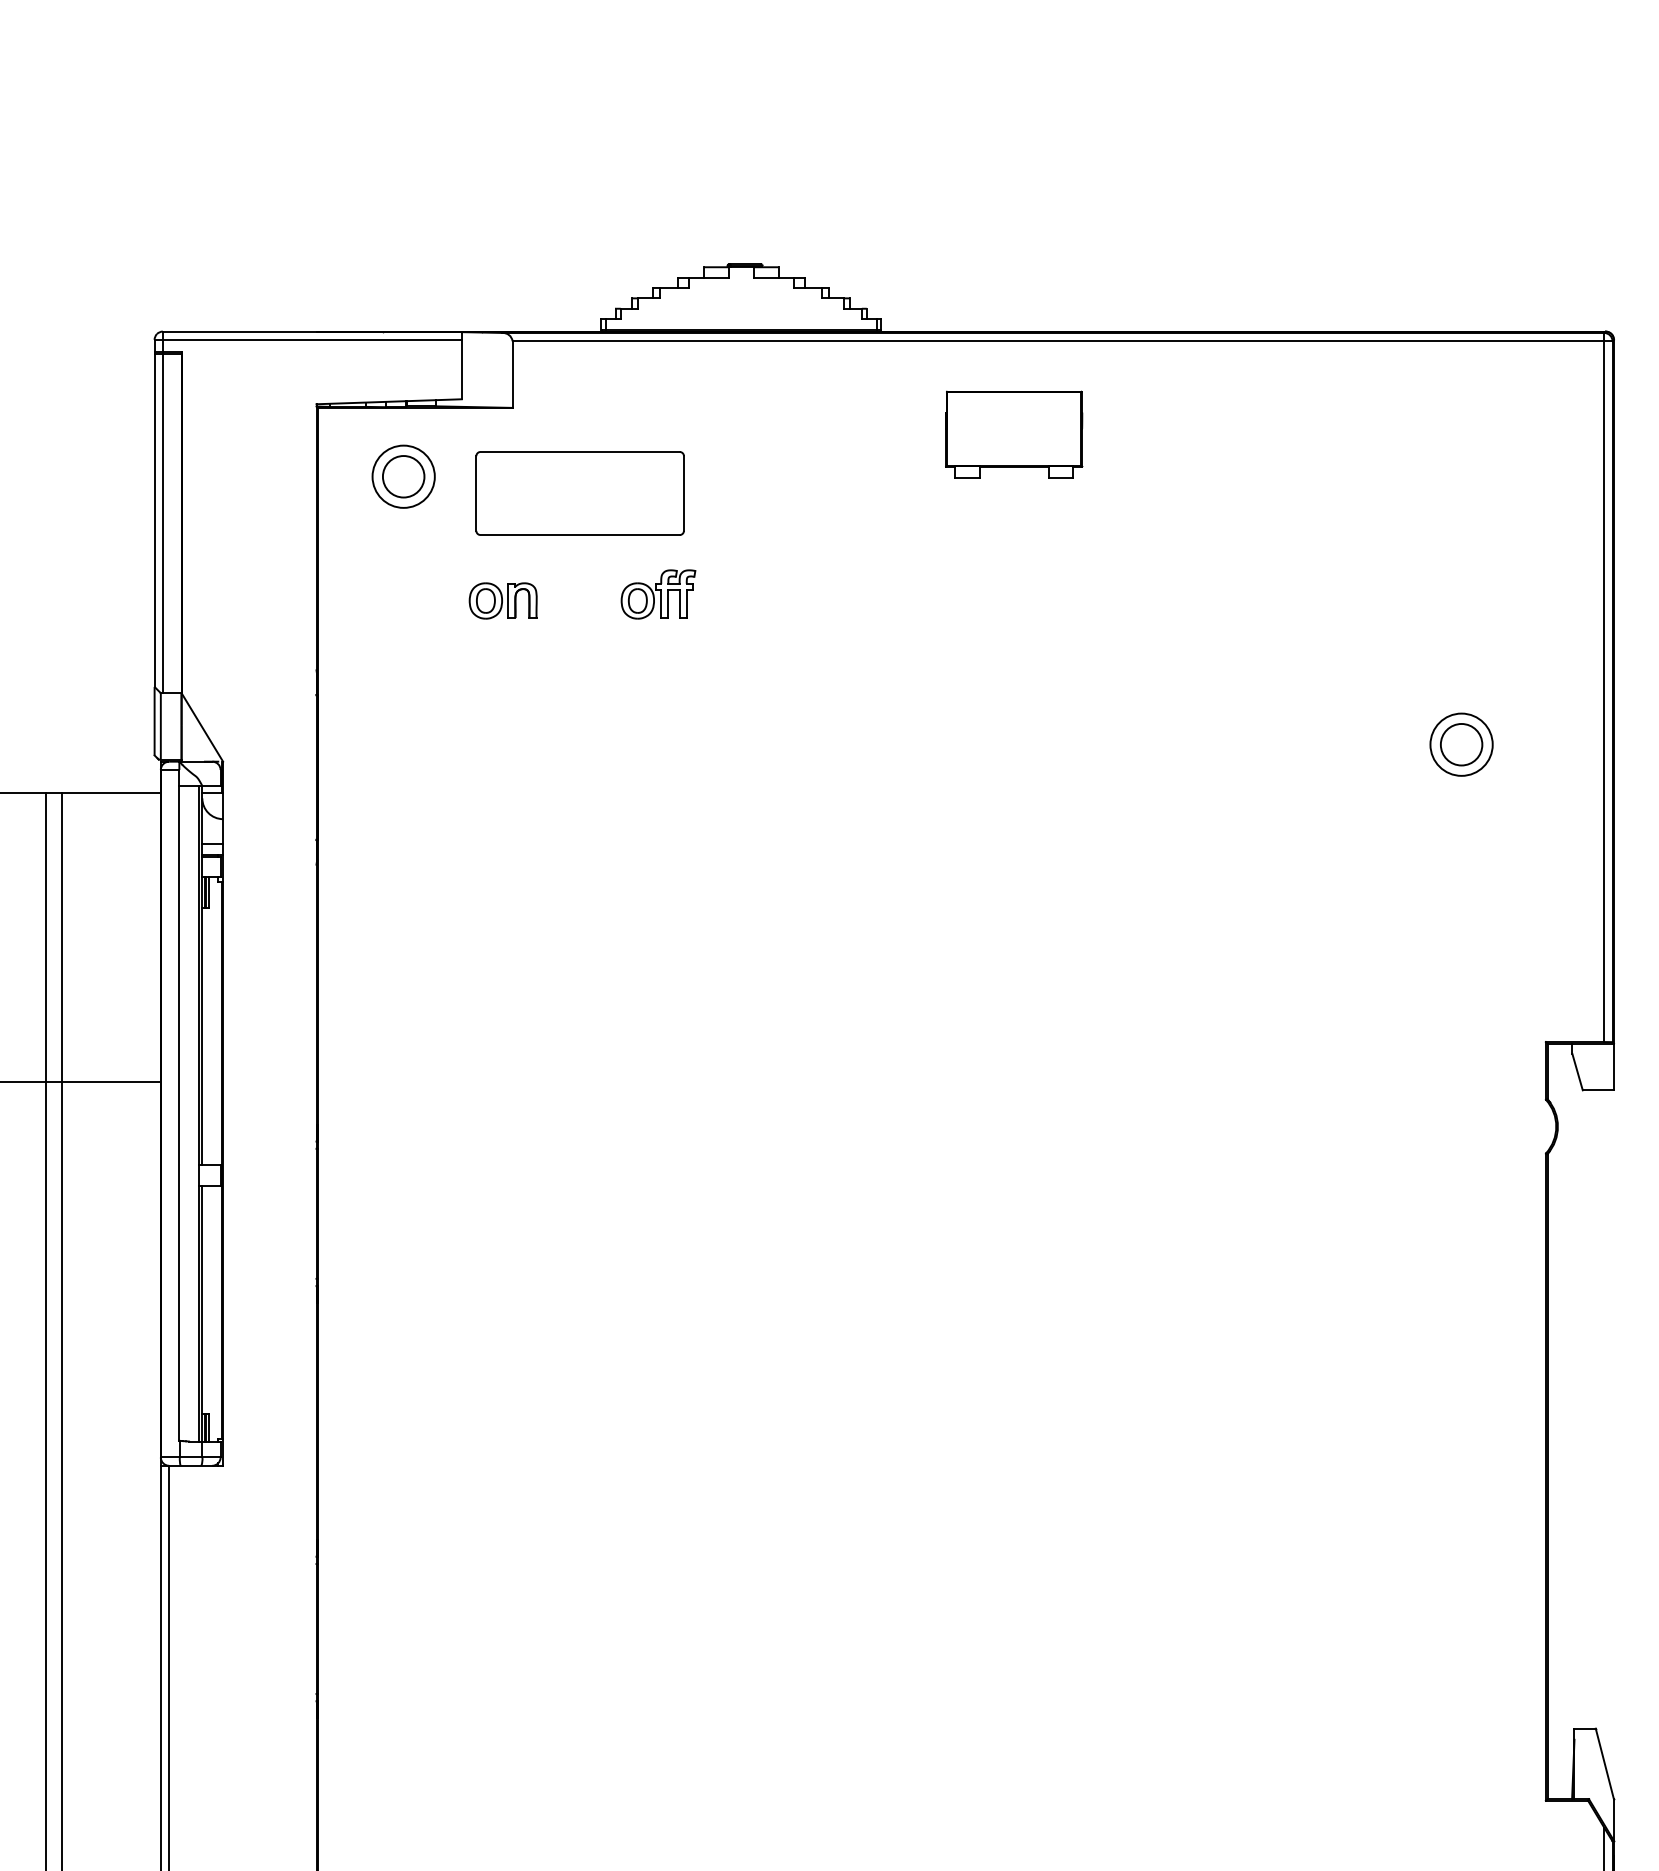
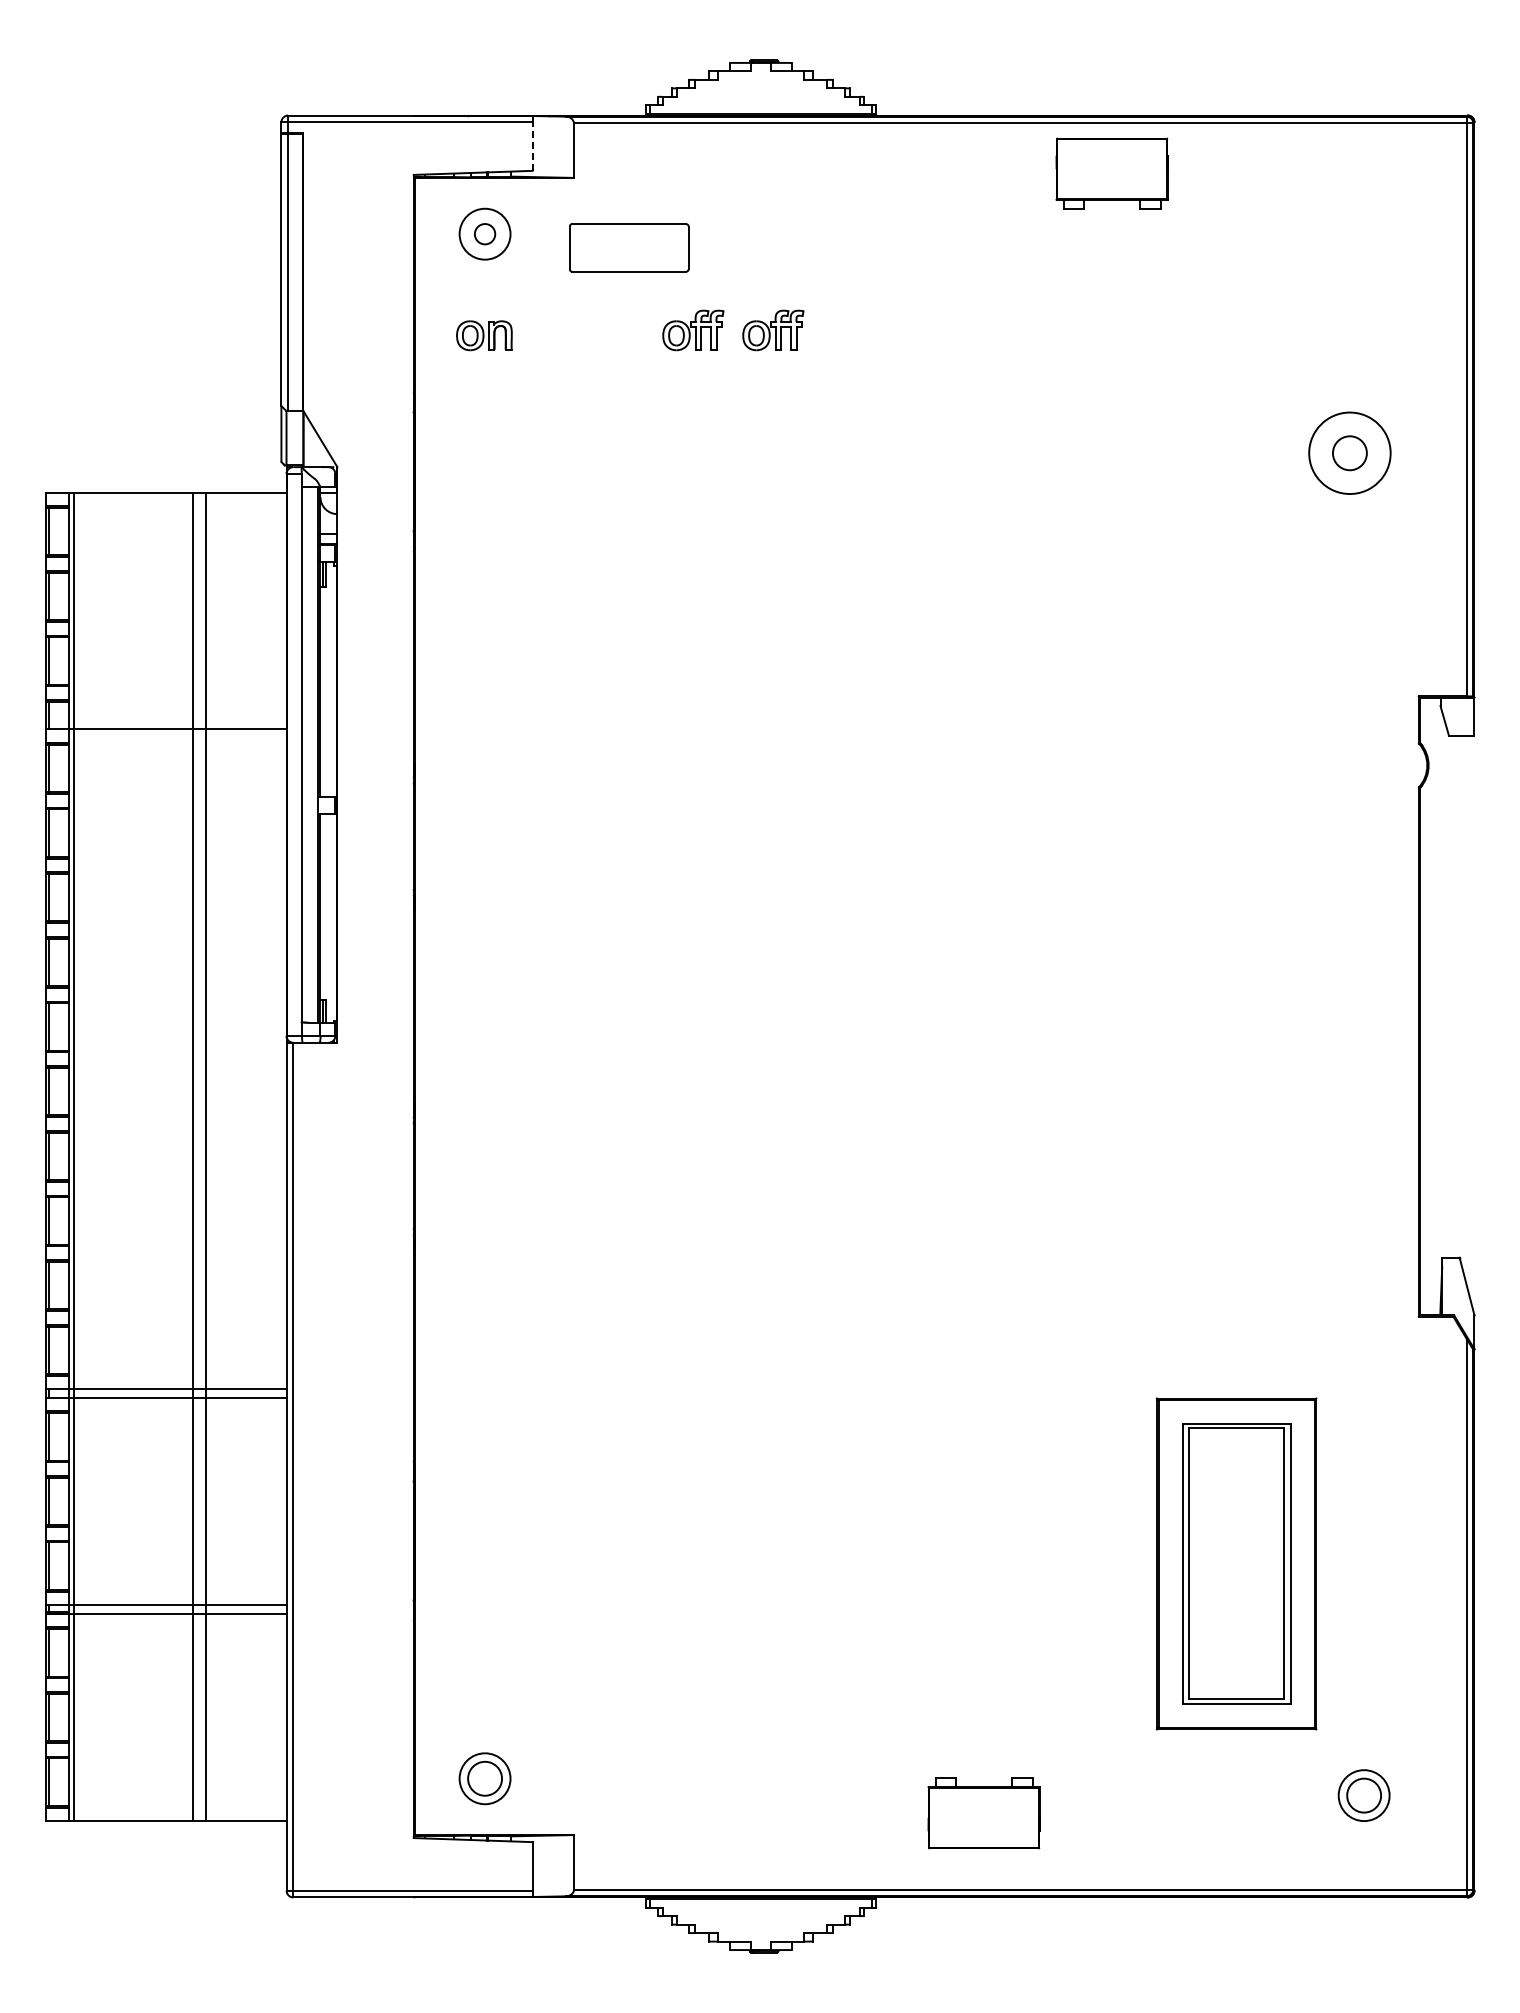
line: (461, 369) -> (532, 146), solid -> dashed
part: (1013, 434) -> (1111, 173), moved
circle: (404, 477) -> (485, 234), size x0.6
part: (579, 493) -> (628, 247), size x0.7
part: (756, 594) -> (773, 330), added
part: (503, 600) -> (484, 335), moved
circle: (1461, 743) -> (1349, 452), size x1.6

